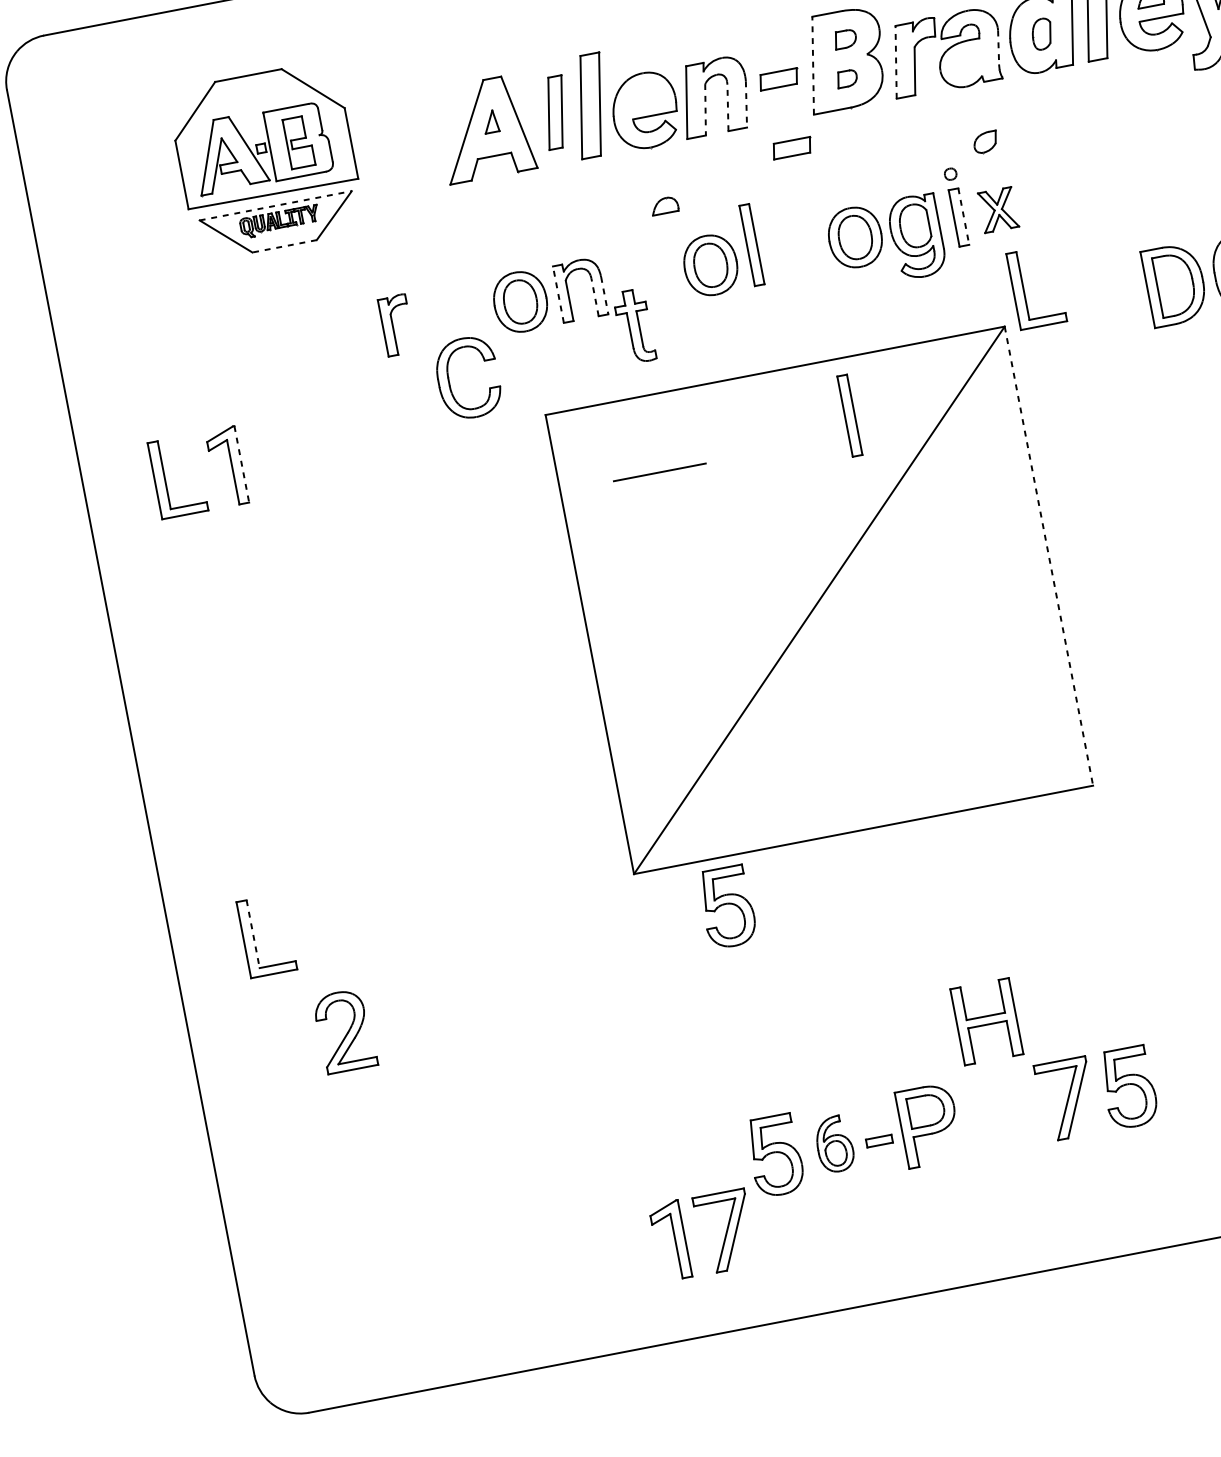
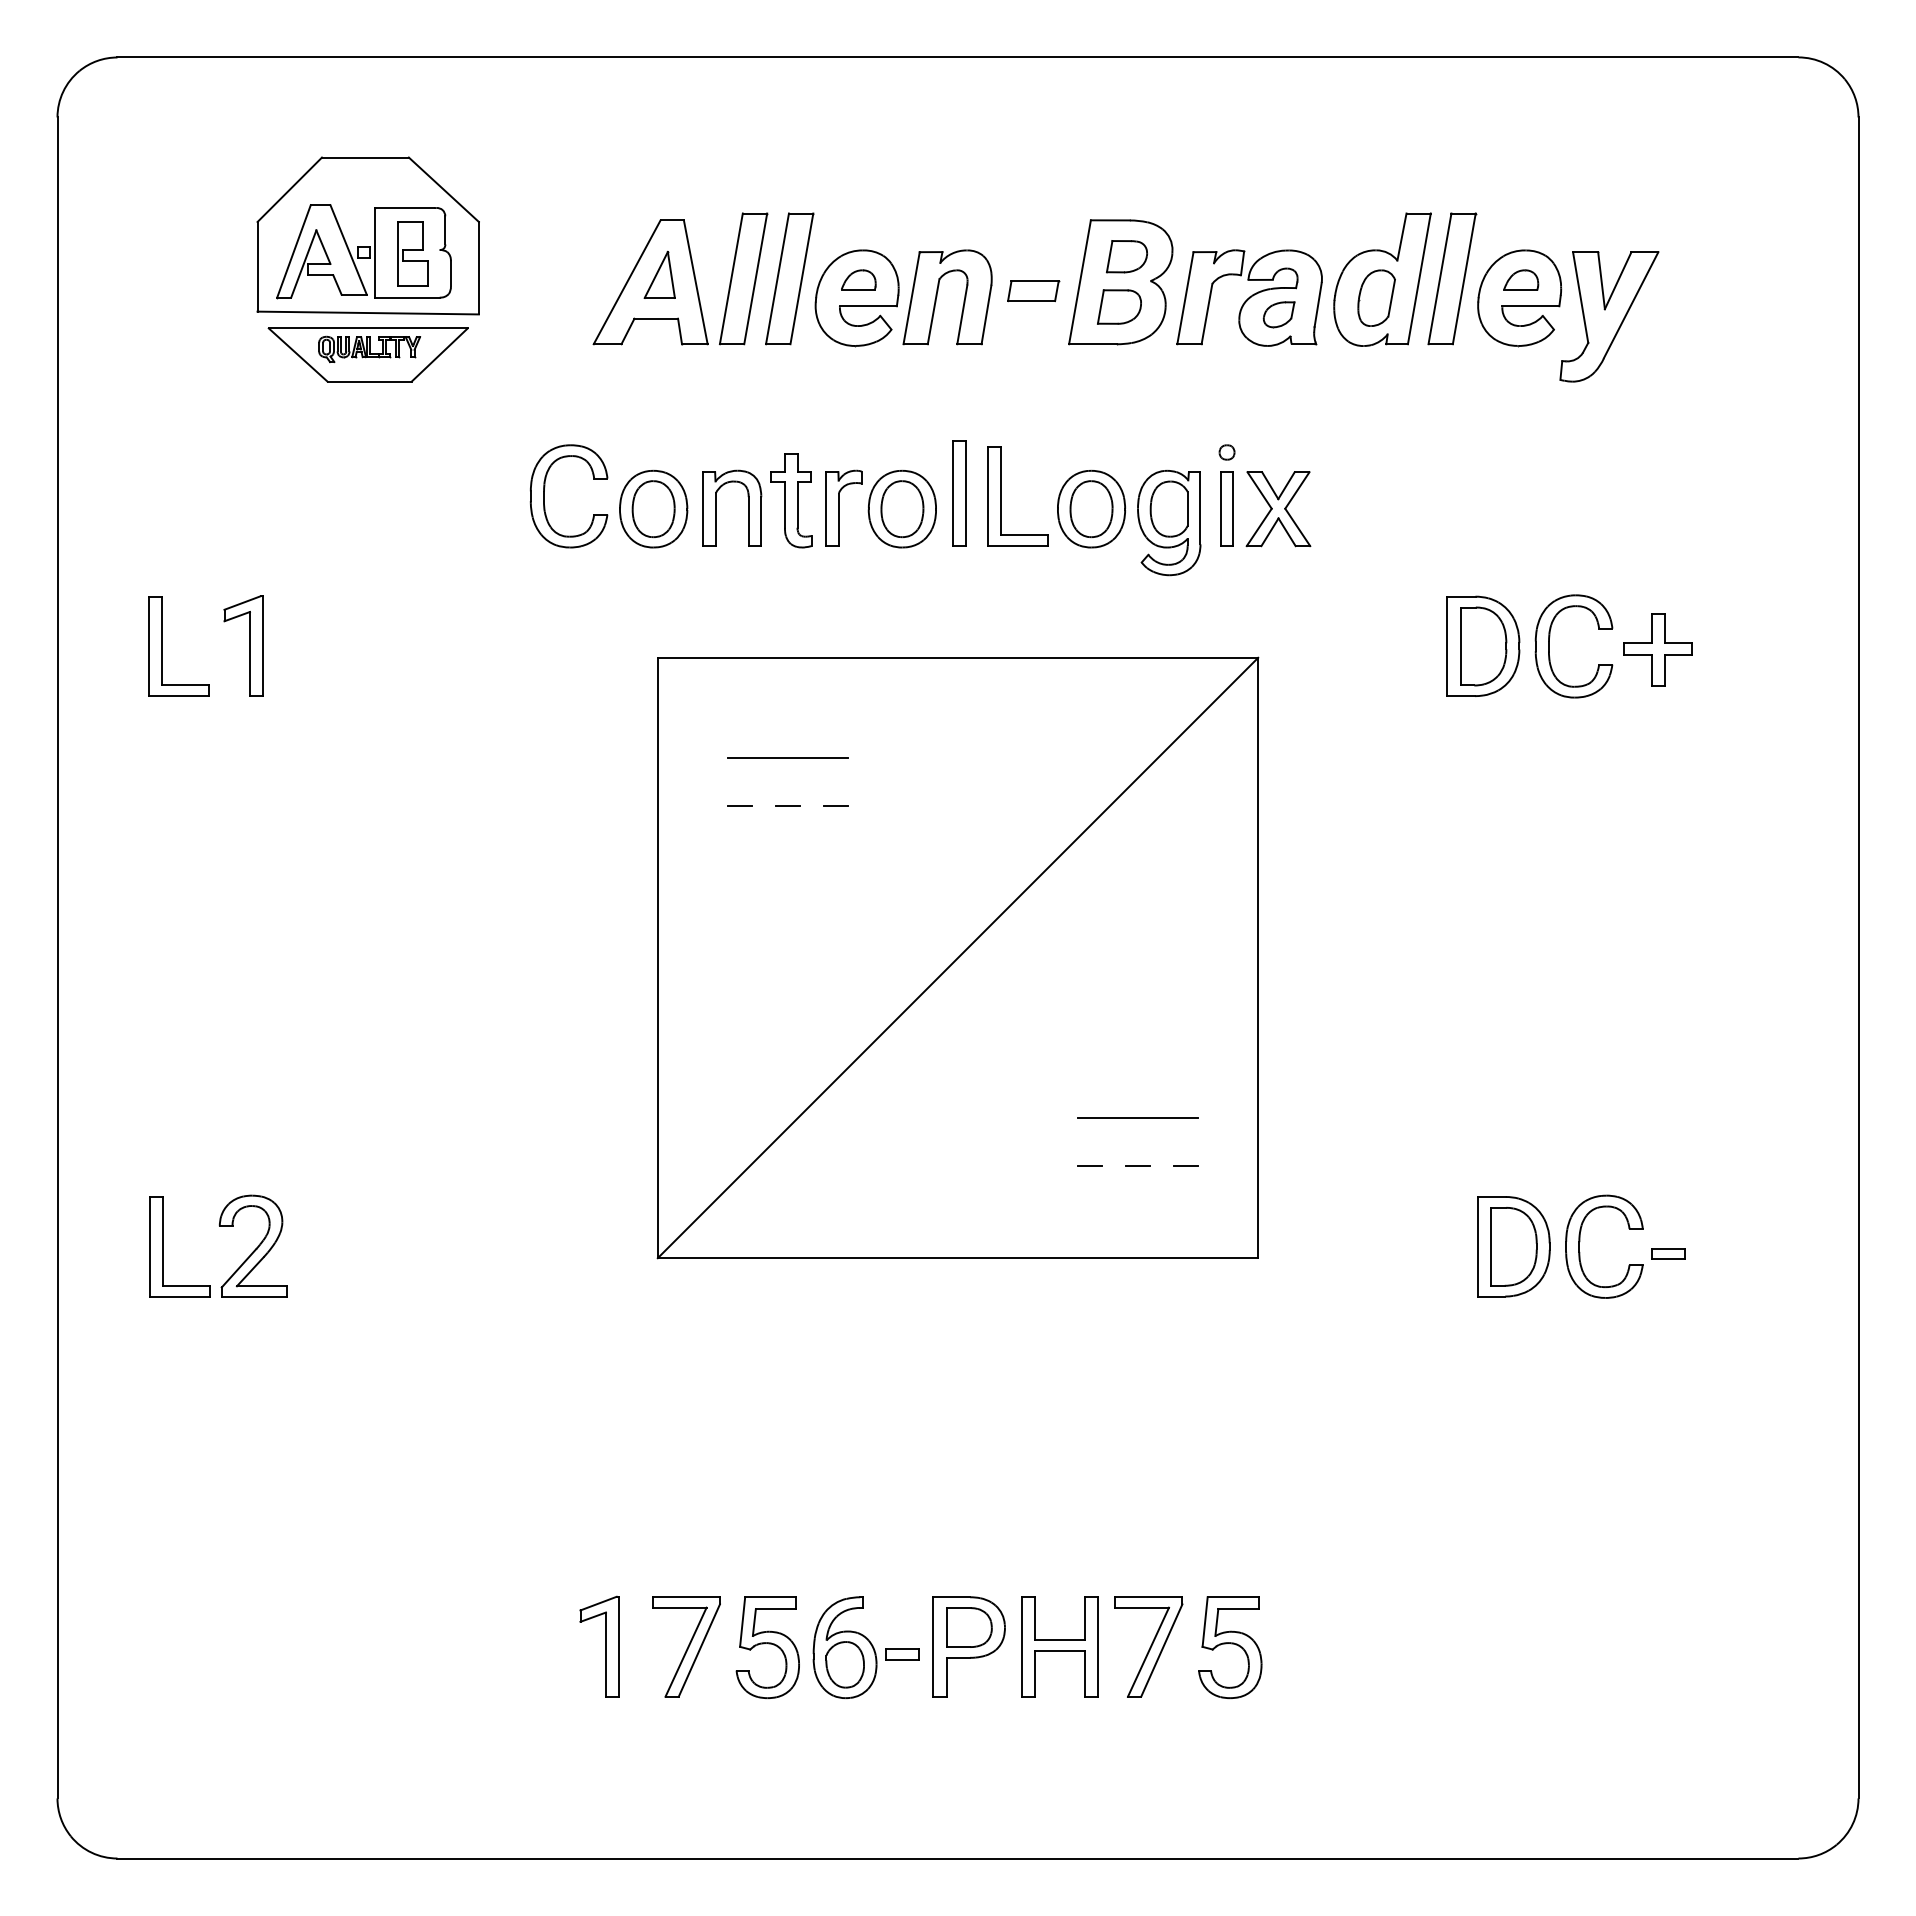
part: (1042, 33) -> (1376, 297), size x1.43
part: (844, 39) -> (1126, 256), size x1.43
line: (998, 48) -> (1318, 305), dashed -> solid
line: (896, 62) -> (1185, 298), dashed -> solid
line: (813, 65) -> (1080, 282), dashed -> solid
part: (846, 78) -> (1119, 306), size x1.67
line: (746, 104) -> (986, 314), dashed -> solid
line: (728, 107) -> (962, 314), dashed -> solid
line: (705, 109) -> (933, 311), dashed -> solid
part: (555, 112) -> (743, 278), size x1.43
part: (490, 121) -> (659, 274), size x1.67
part: (985, 142) -> (1278, 314), moved
part: (792, 148) -> (1033, 381), removed
line: (275, 205) -> (368, 328), dashed -> solid
part: (664, 205) -> (858, 279), moved
part: (998, 210) -> (1278, 509), size x1.43
line: (963, 216) -> (1233, 509), dashed -> solid
line: (284, 246) -> (369, 381), dashed -> solid
part: (1024, 290) -> (1001, 496), moved
line: (558, 294) -> (703, 509), dashed -> solid
line: (604, 296) -> (761, 522), dashed -> solid
line: (594, 297) -> (748, 521), dashed -> solid
part: (396, 324) -> (843, 507), moved
part: (634, 326) -> (791, 500), moved
part: (449, 381) -> (544, 496), moved
part: (850, 415) -> (1041, 732), removed
line: (241, 464) -> (262, 646), dashed -> solid
line: (703, 501) -> (835, 805), added
line: (666, 508) -> (787, 805), added
line: (629, 515) -> (739, 805), added
line: (1049, 556) -> (1258, 958), dashed -> solid
line: (981, 696) -> (1138, 1118), added
line: (1024, 726) -> (1186, 1166), added
line: (988, 733) -> (1138, 1166), added
line: (951, 740) -> (1090, 1166), added
part: (727, 907) -> (767, 1322), removed
line: (252, 934) -> (162, 1241), dashed -> solid
part: (986, 1021) -> (1059, 1646), moved
part: (344, 1030) -> (252, 1245), moved
part: (834, 1144) -> (844, 1647), size x1.43
part: (725, 1231) -> (686, 1646), moved
part: (670, 1240) -> (599, 1646), moved

